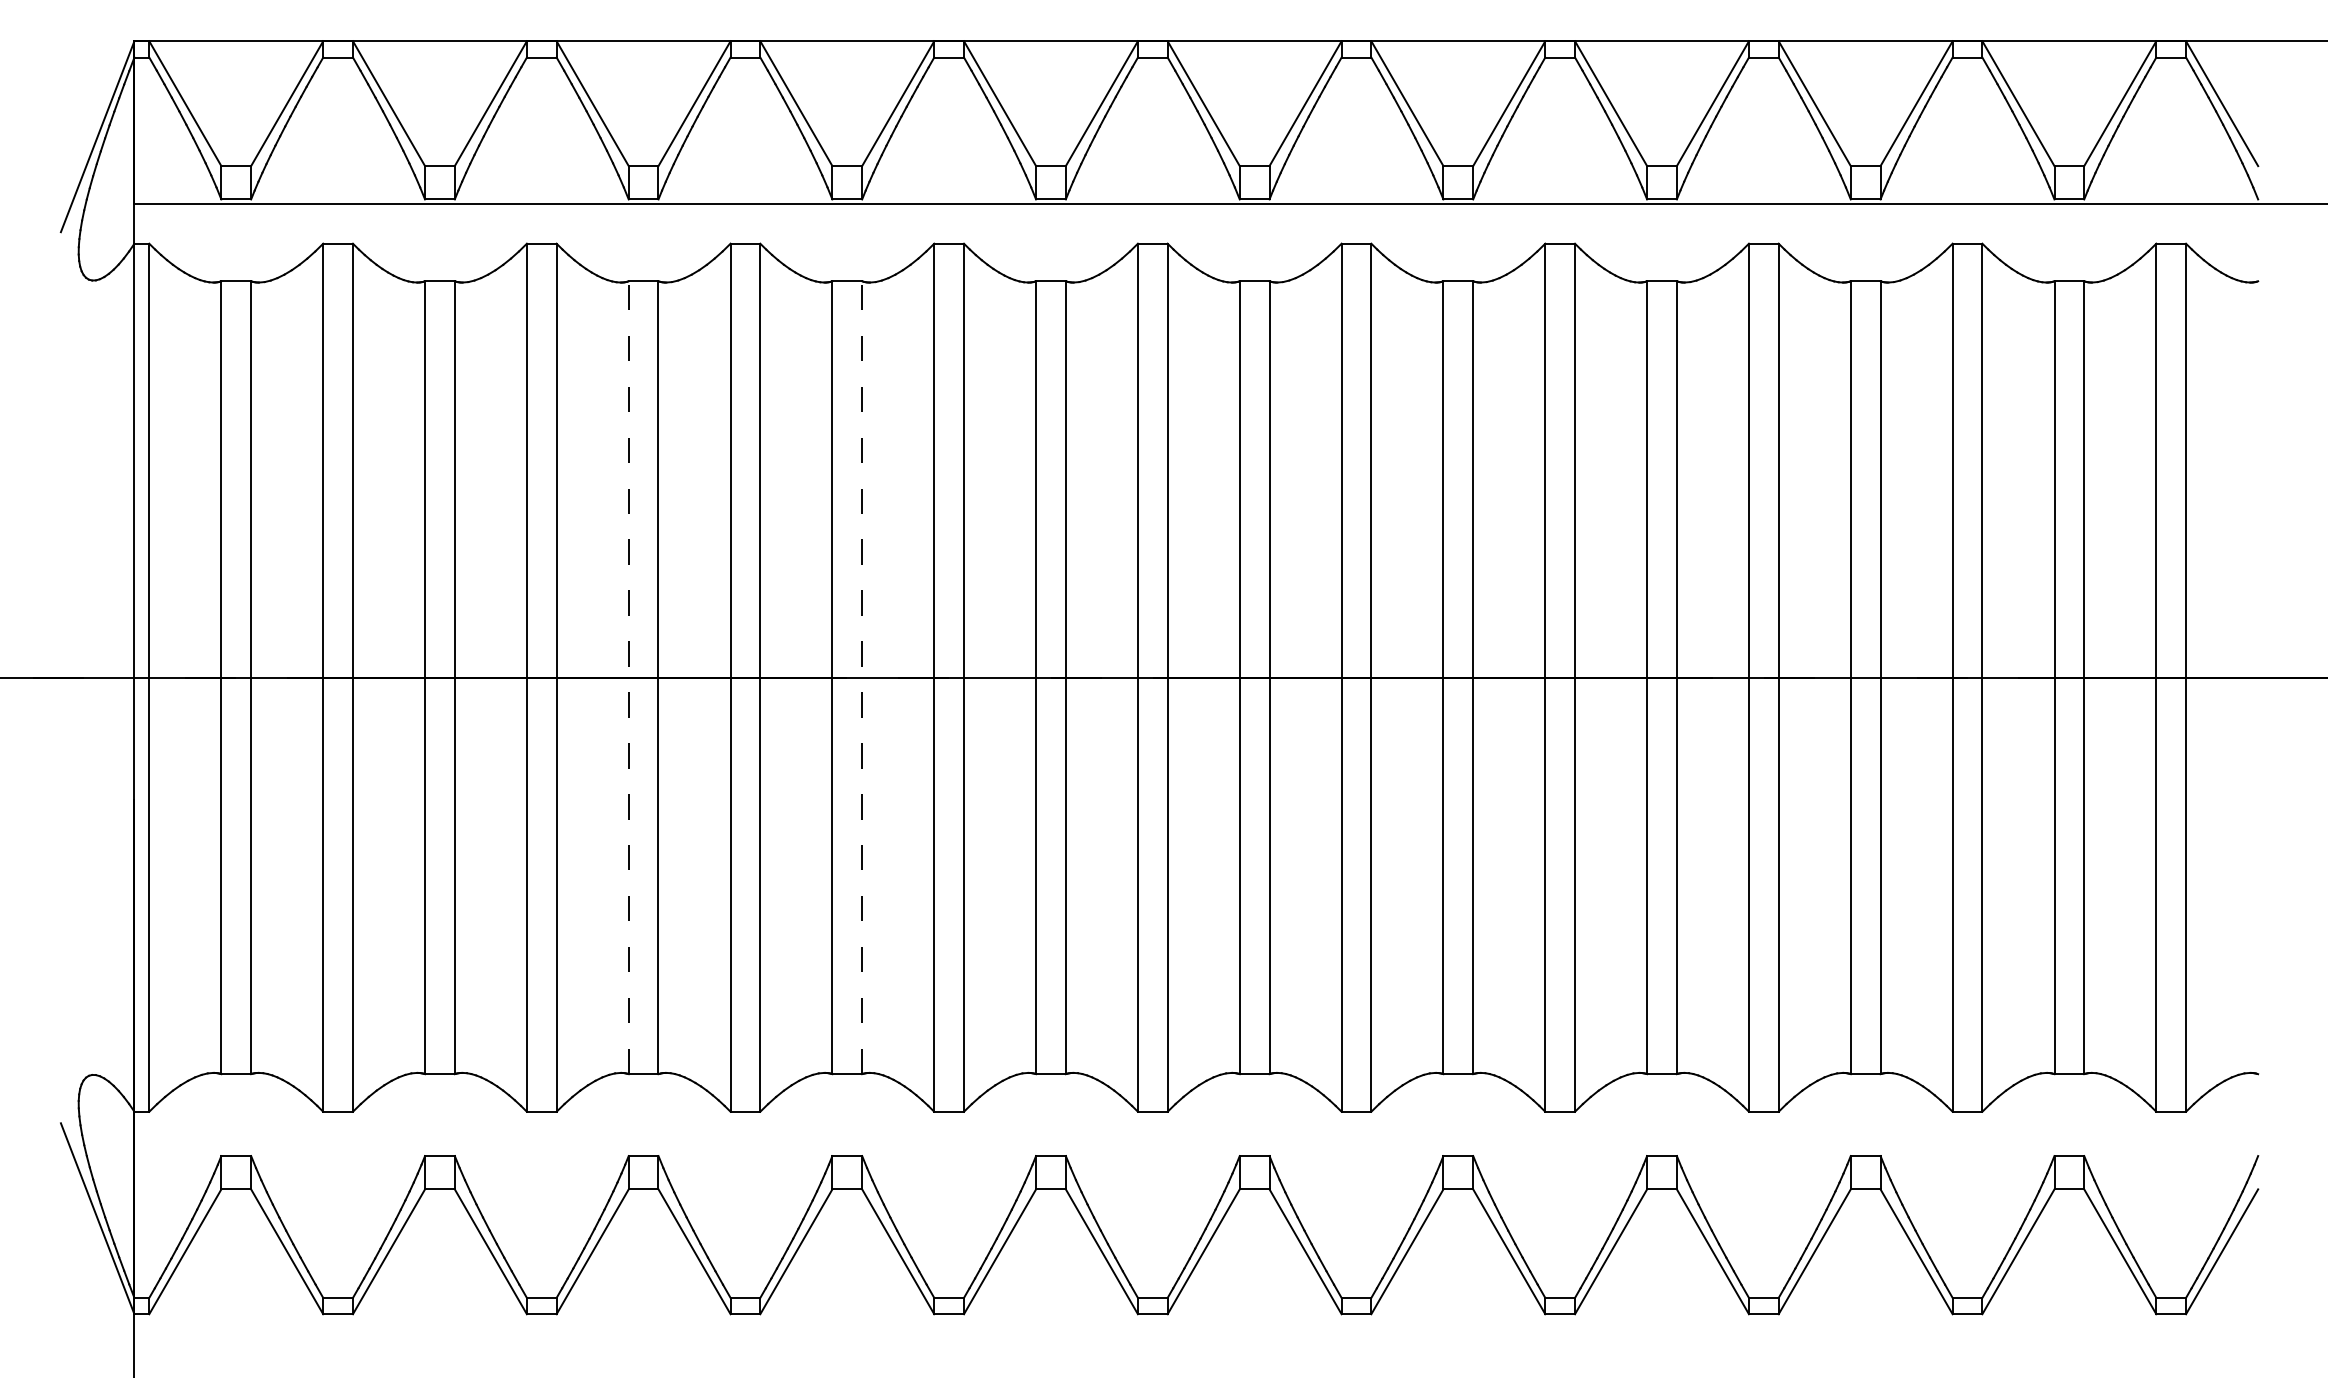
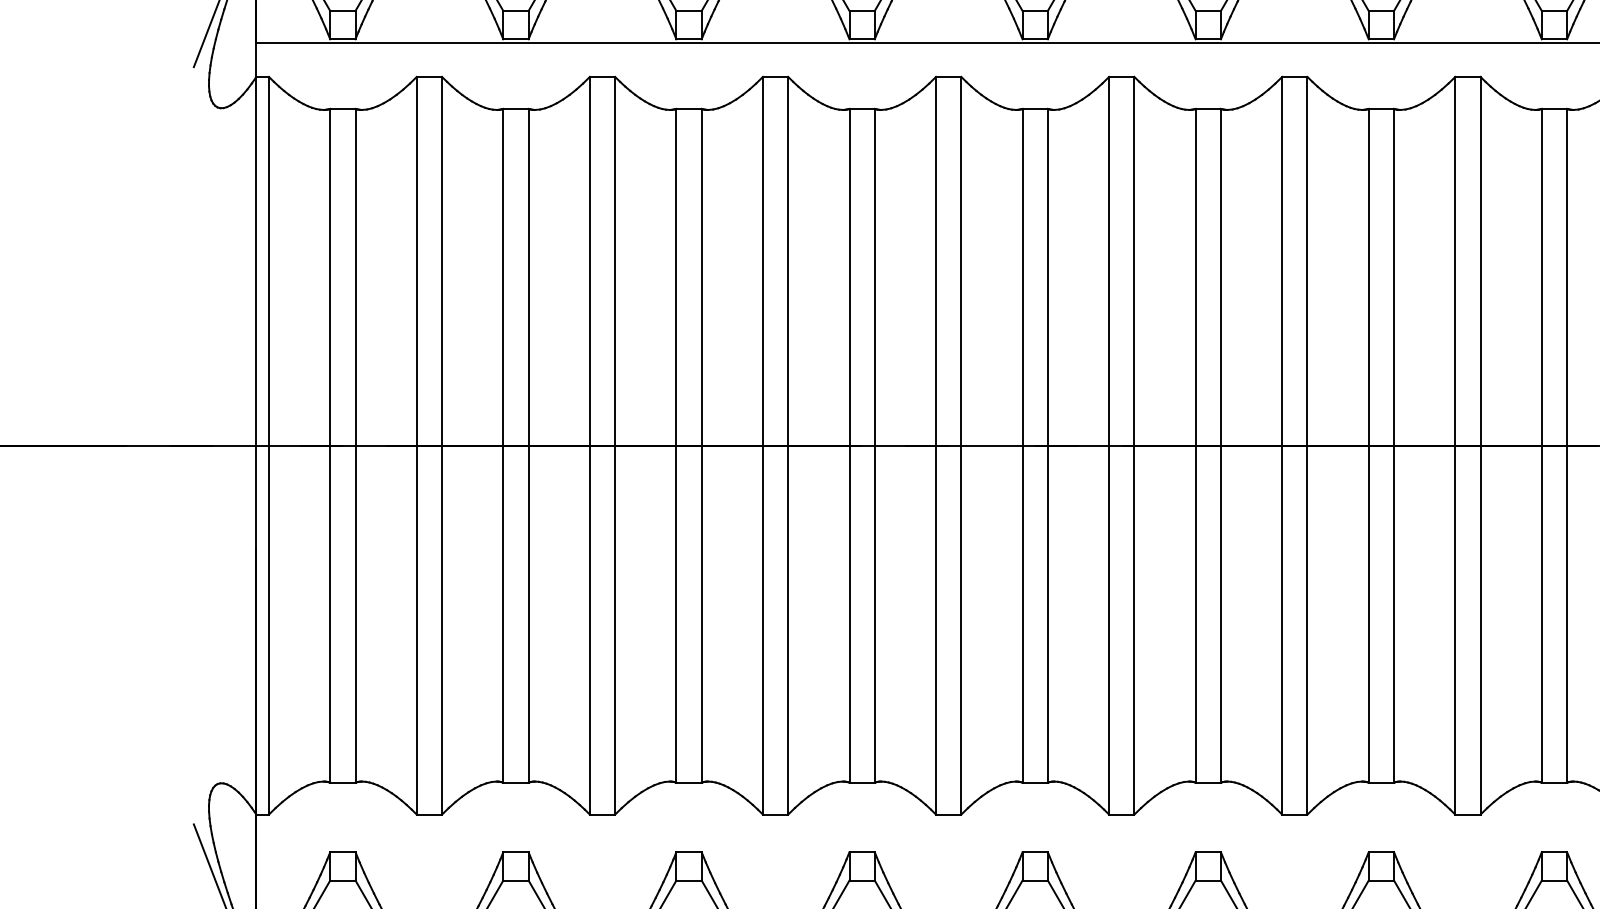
line: (628, 677) -> (676, 445), dashed -> solid
line: (862, 677) -> (875, 445), dashed -> solid

